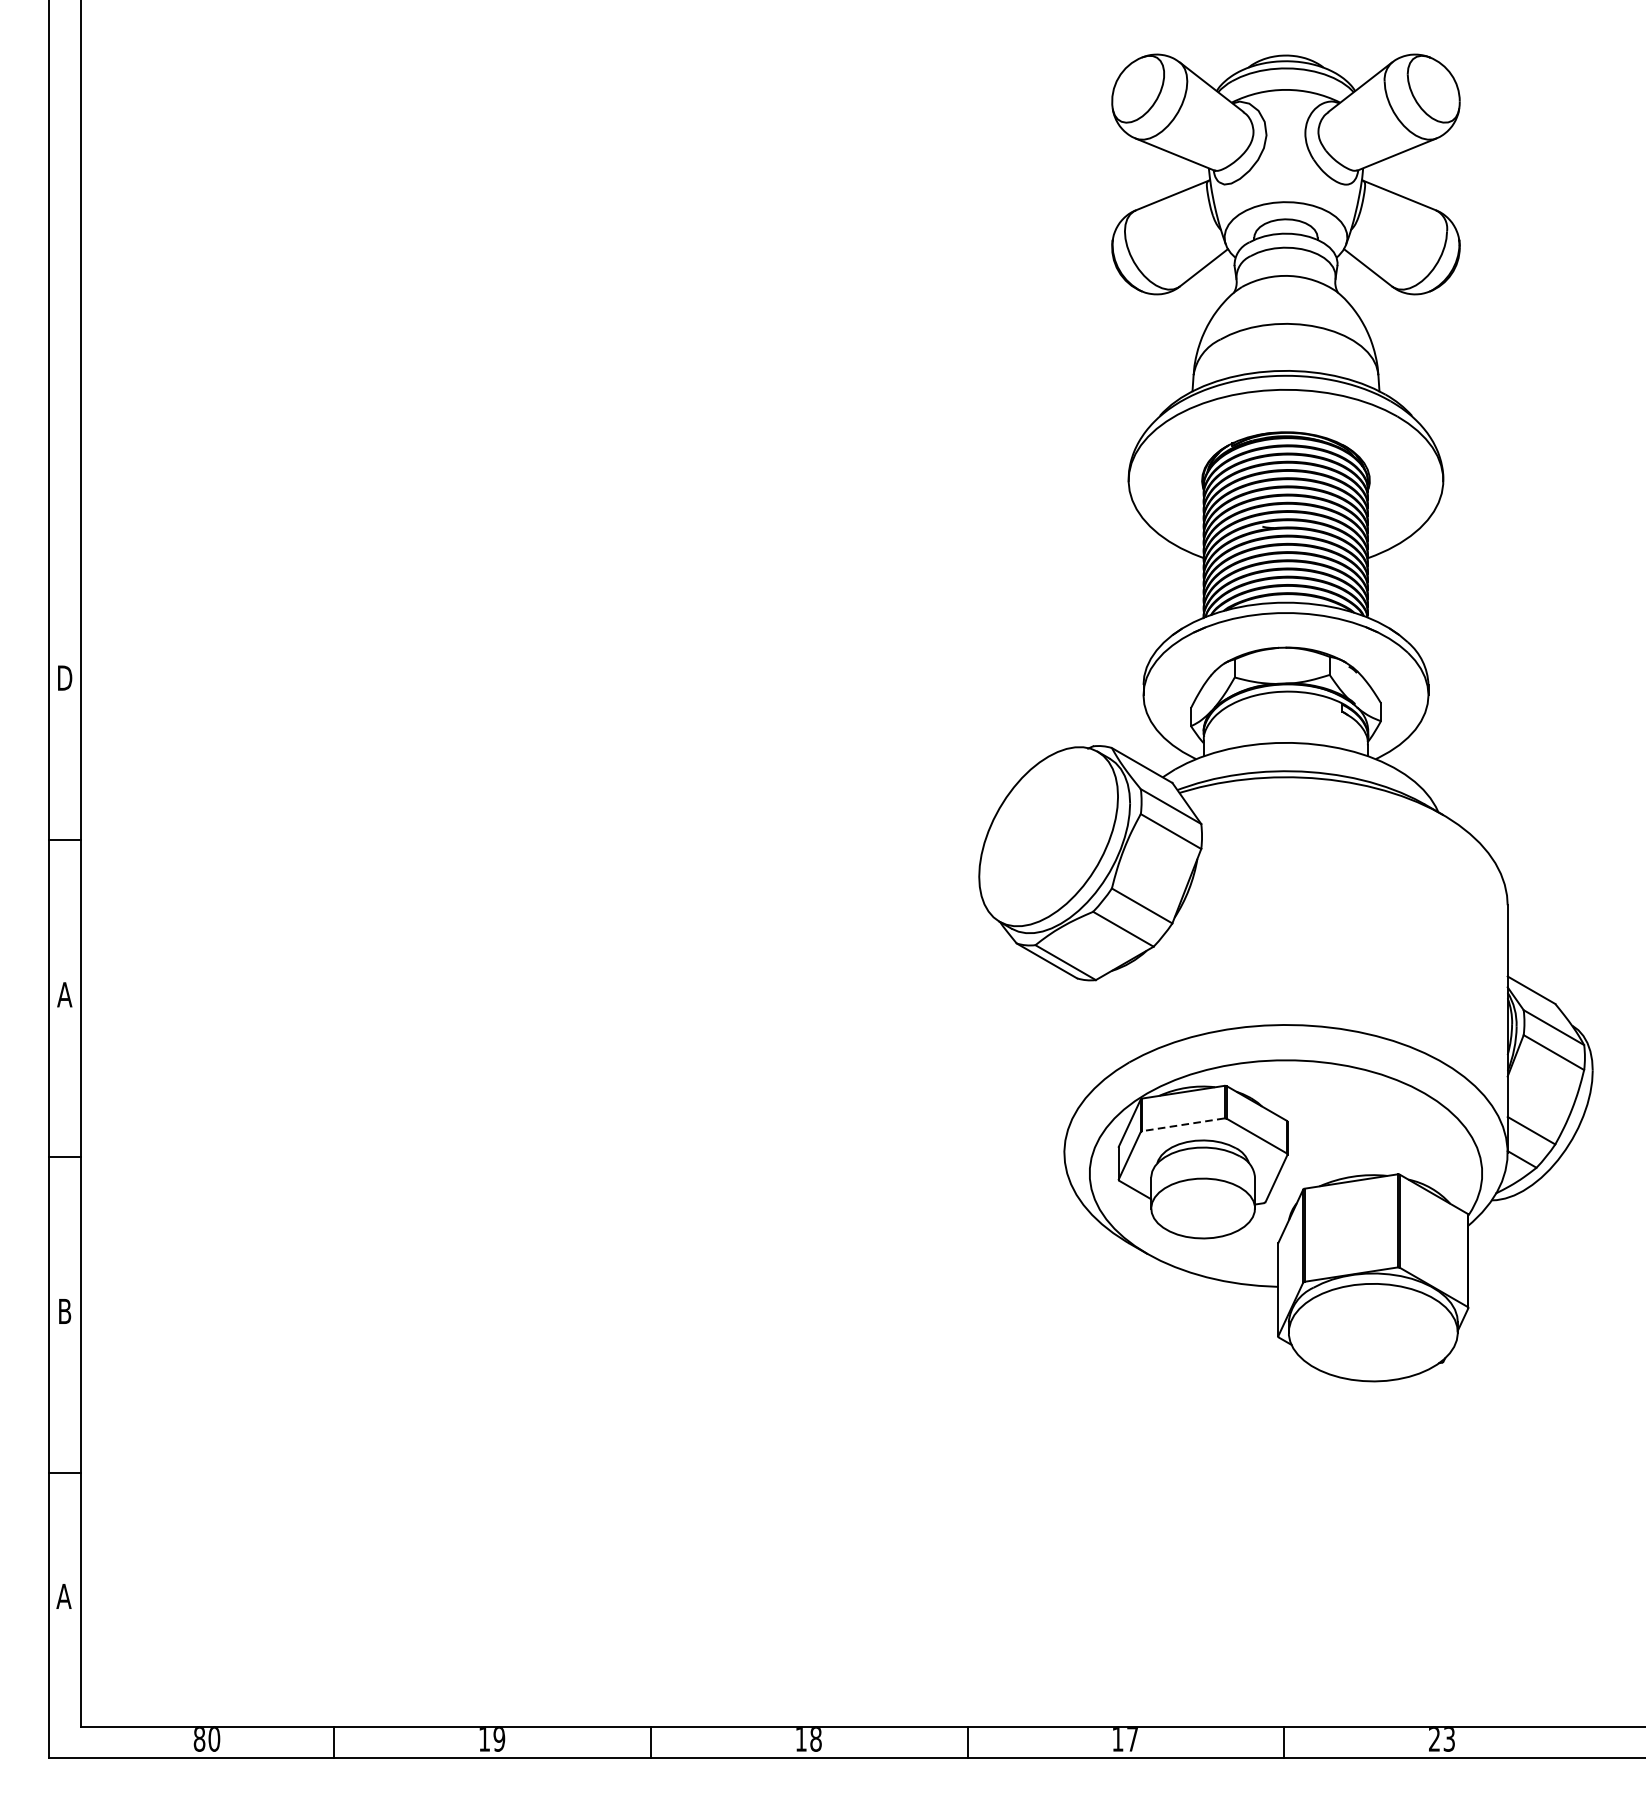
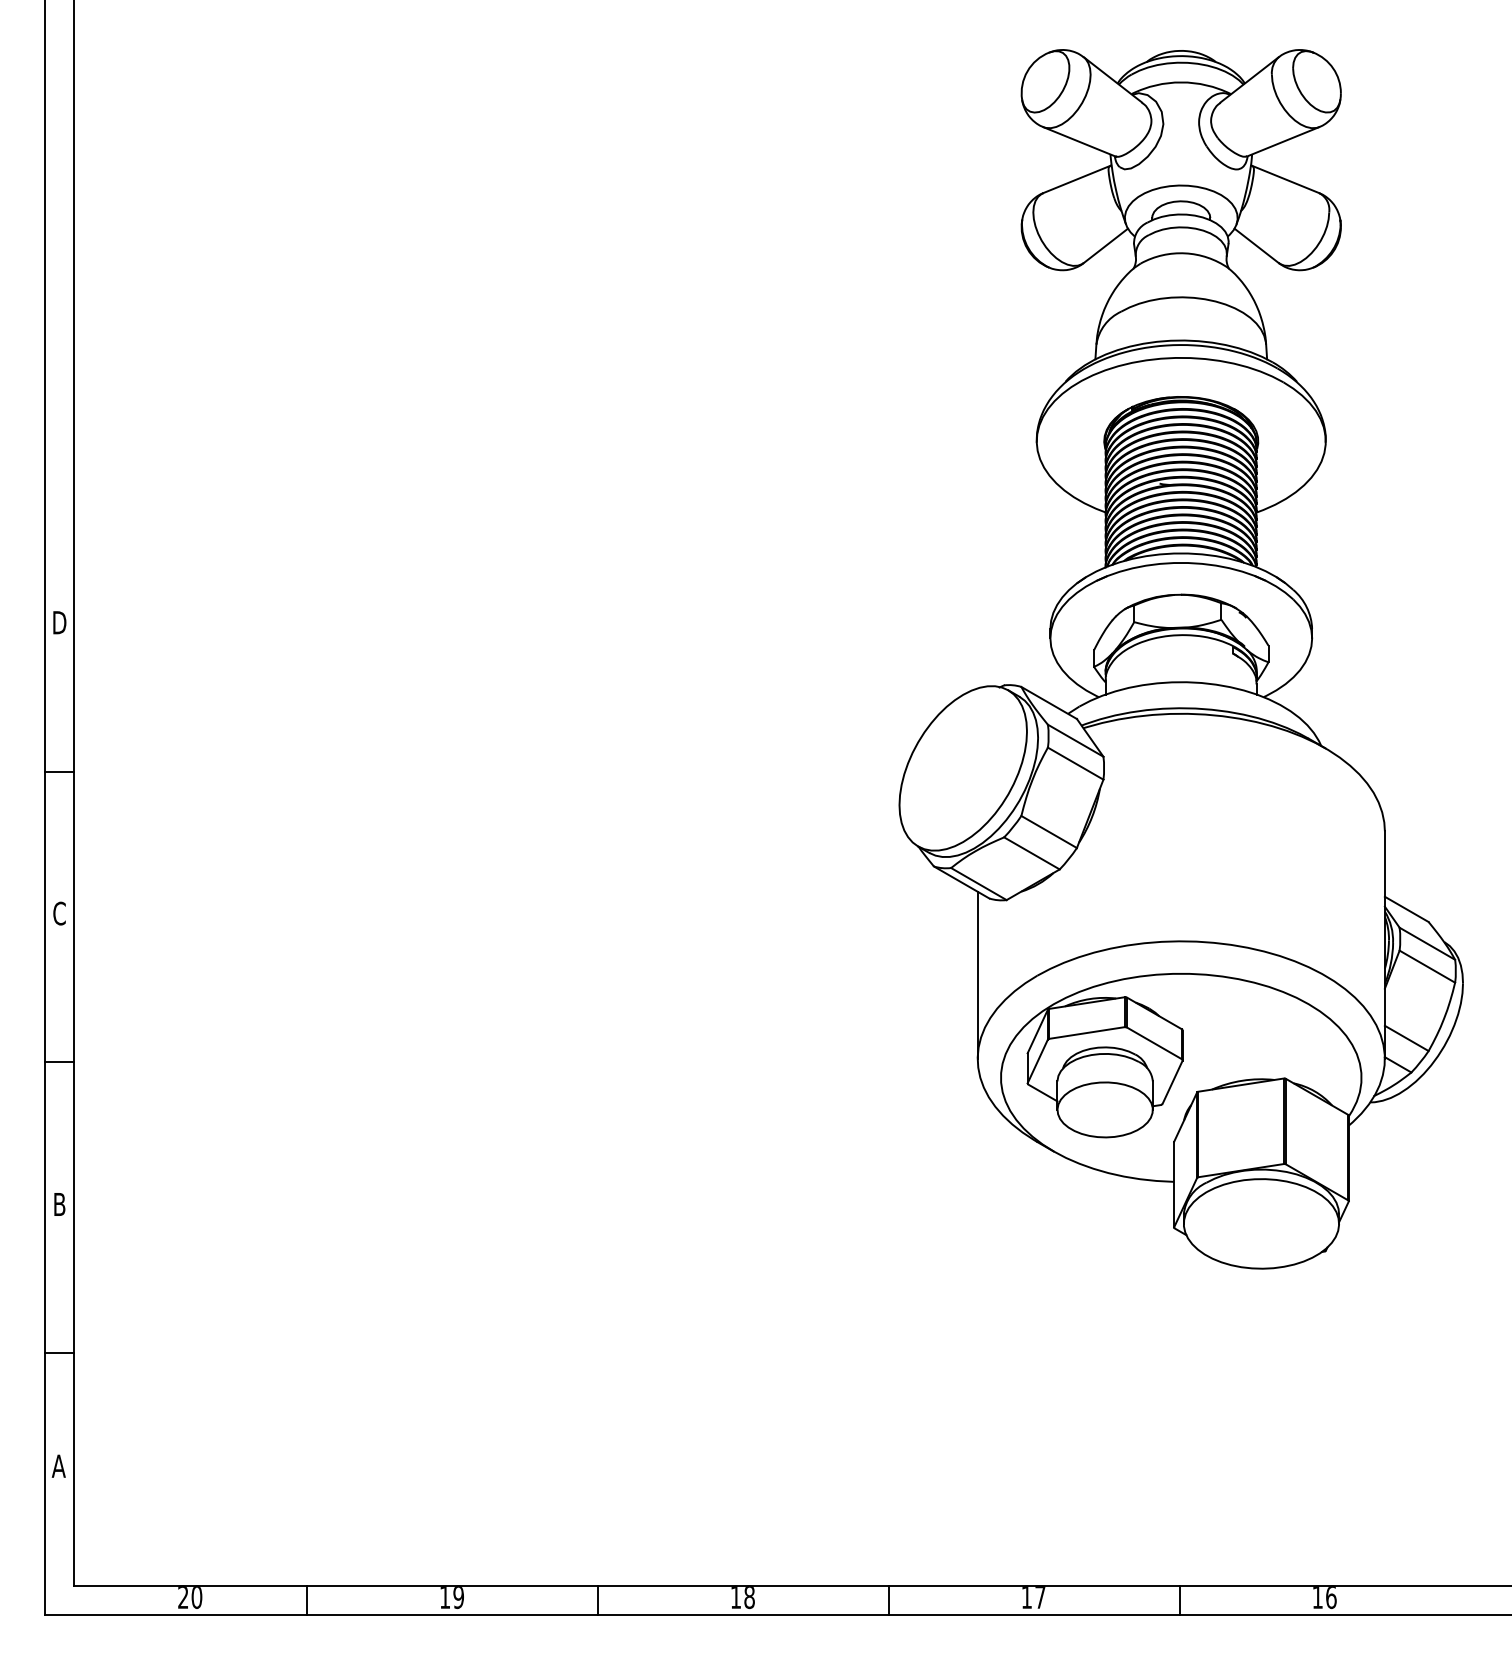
text: (64, 994) -> (59, 913), A -> C
line: (1064, 1061) -> (977, 974), added
line: (1182, 1125) -> (1086, 1033), dashed -> solid
text: (199, 1740) -> (183, 1598), 80 -> 20
text: (1441, 1740) -> (1324, 1598), 23 -> 16

